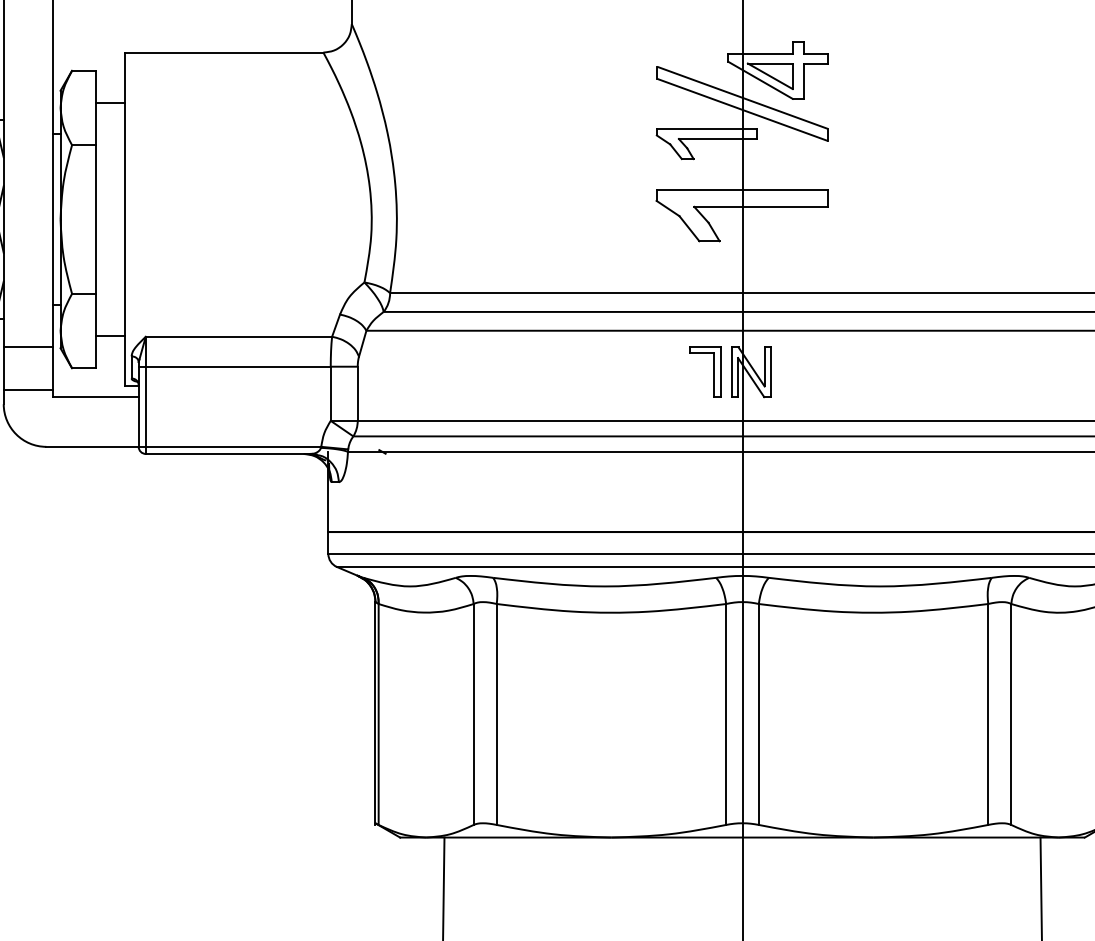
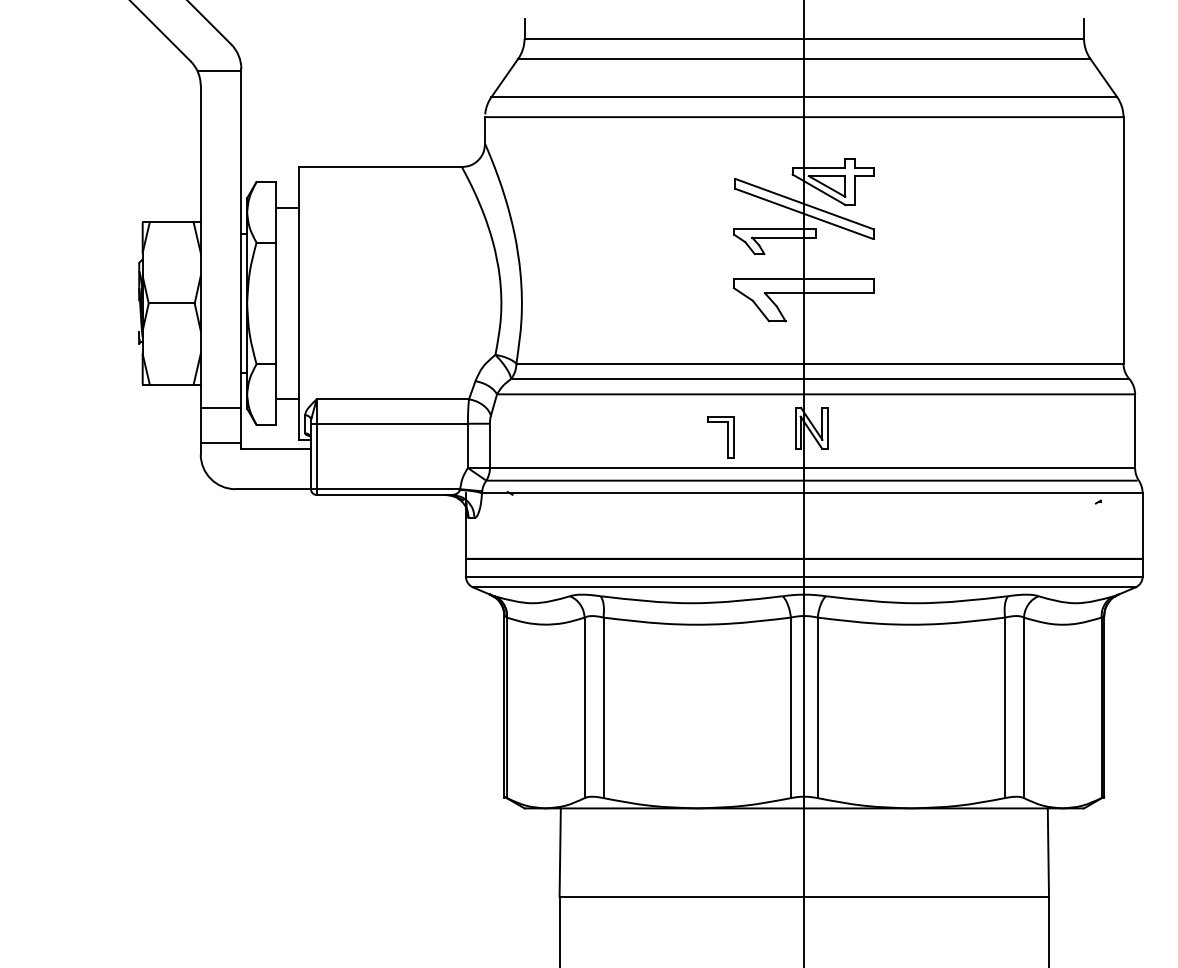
part: (713, 372) -> (727, 437), moved

